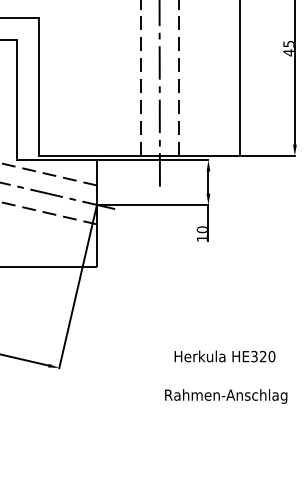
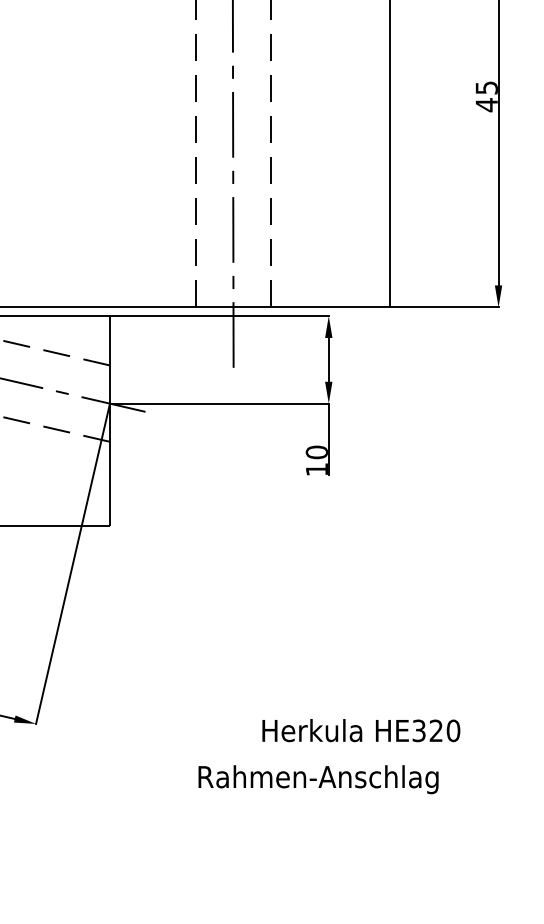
text: (224, 356) -> (360, 730), moved
text: (226, 396) -> (319, 779), moved

